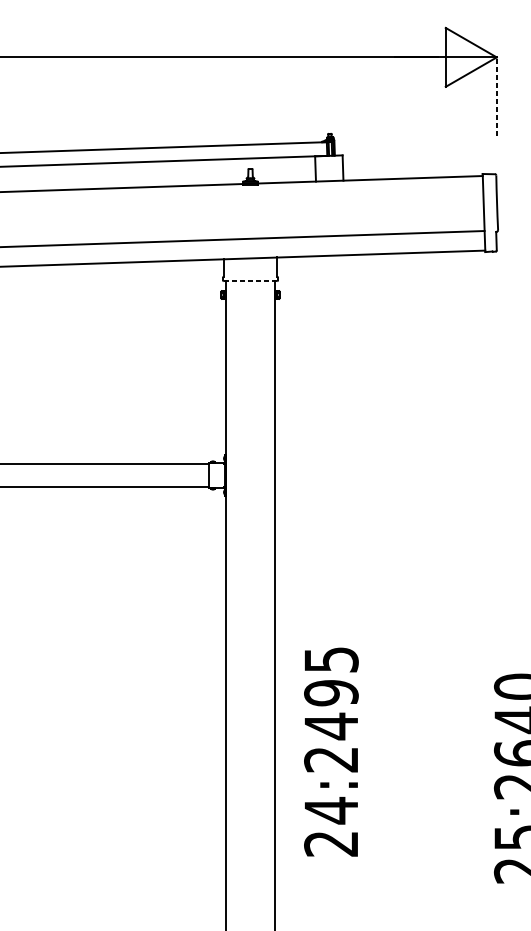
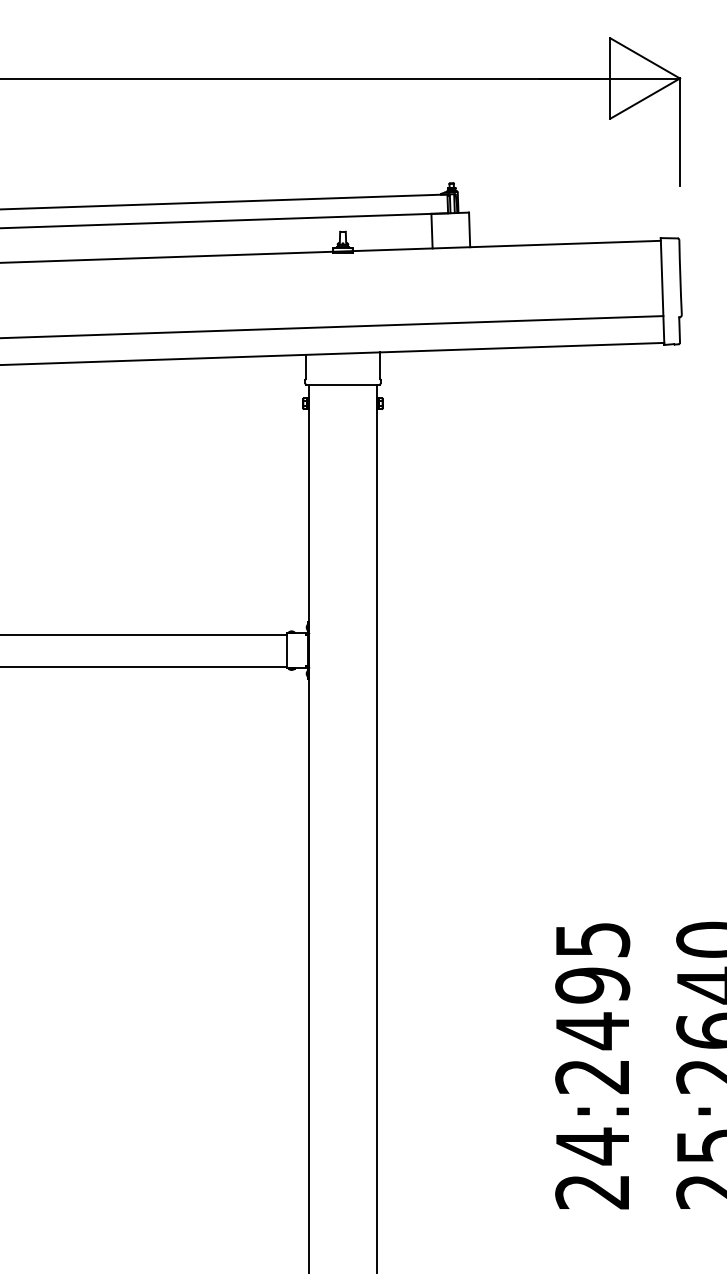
line: (497, 96) -> (680, 131), dashed -> solid
line: (250, 281) -> (342, 385), dashed -> solid
text: (331, 752) -> (592, 1066), moved

